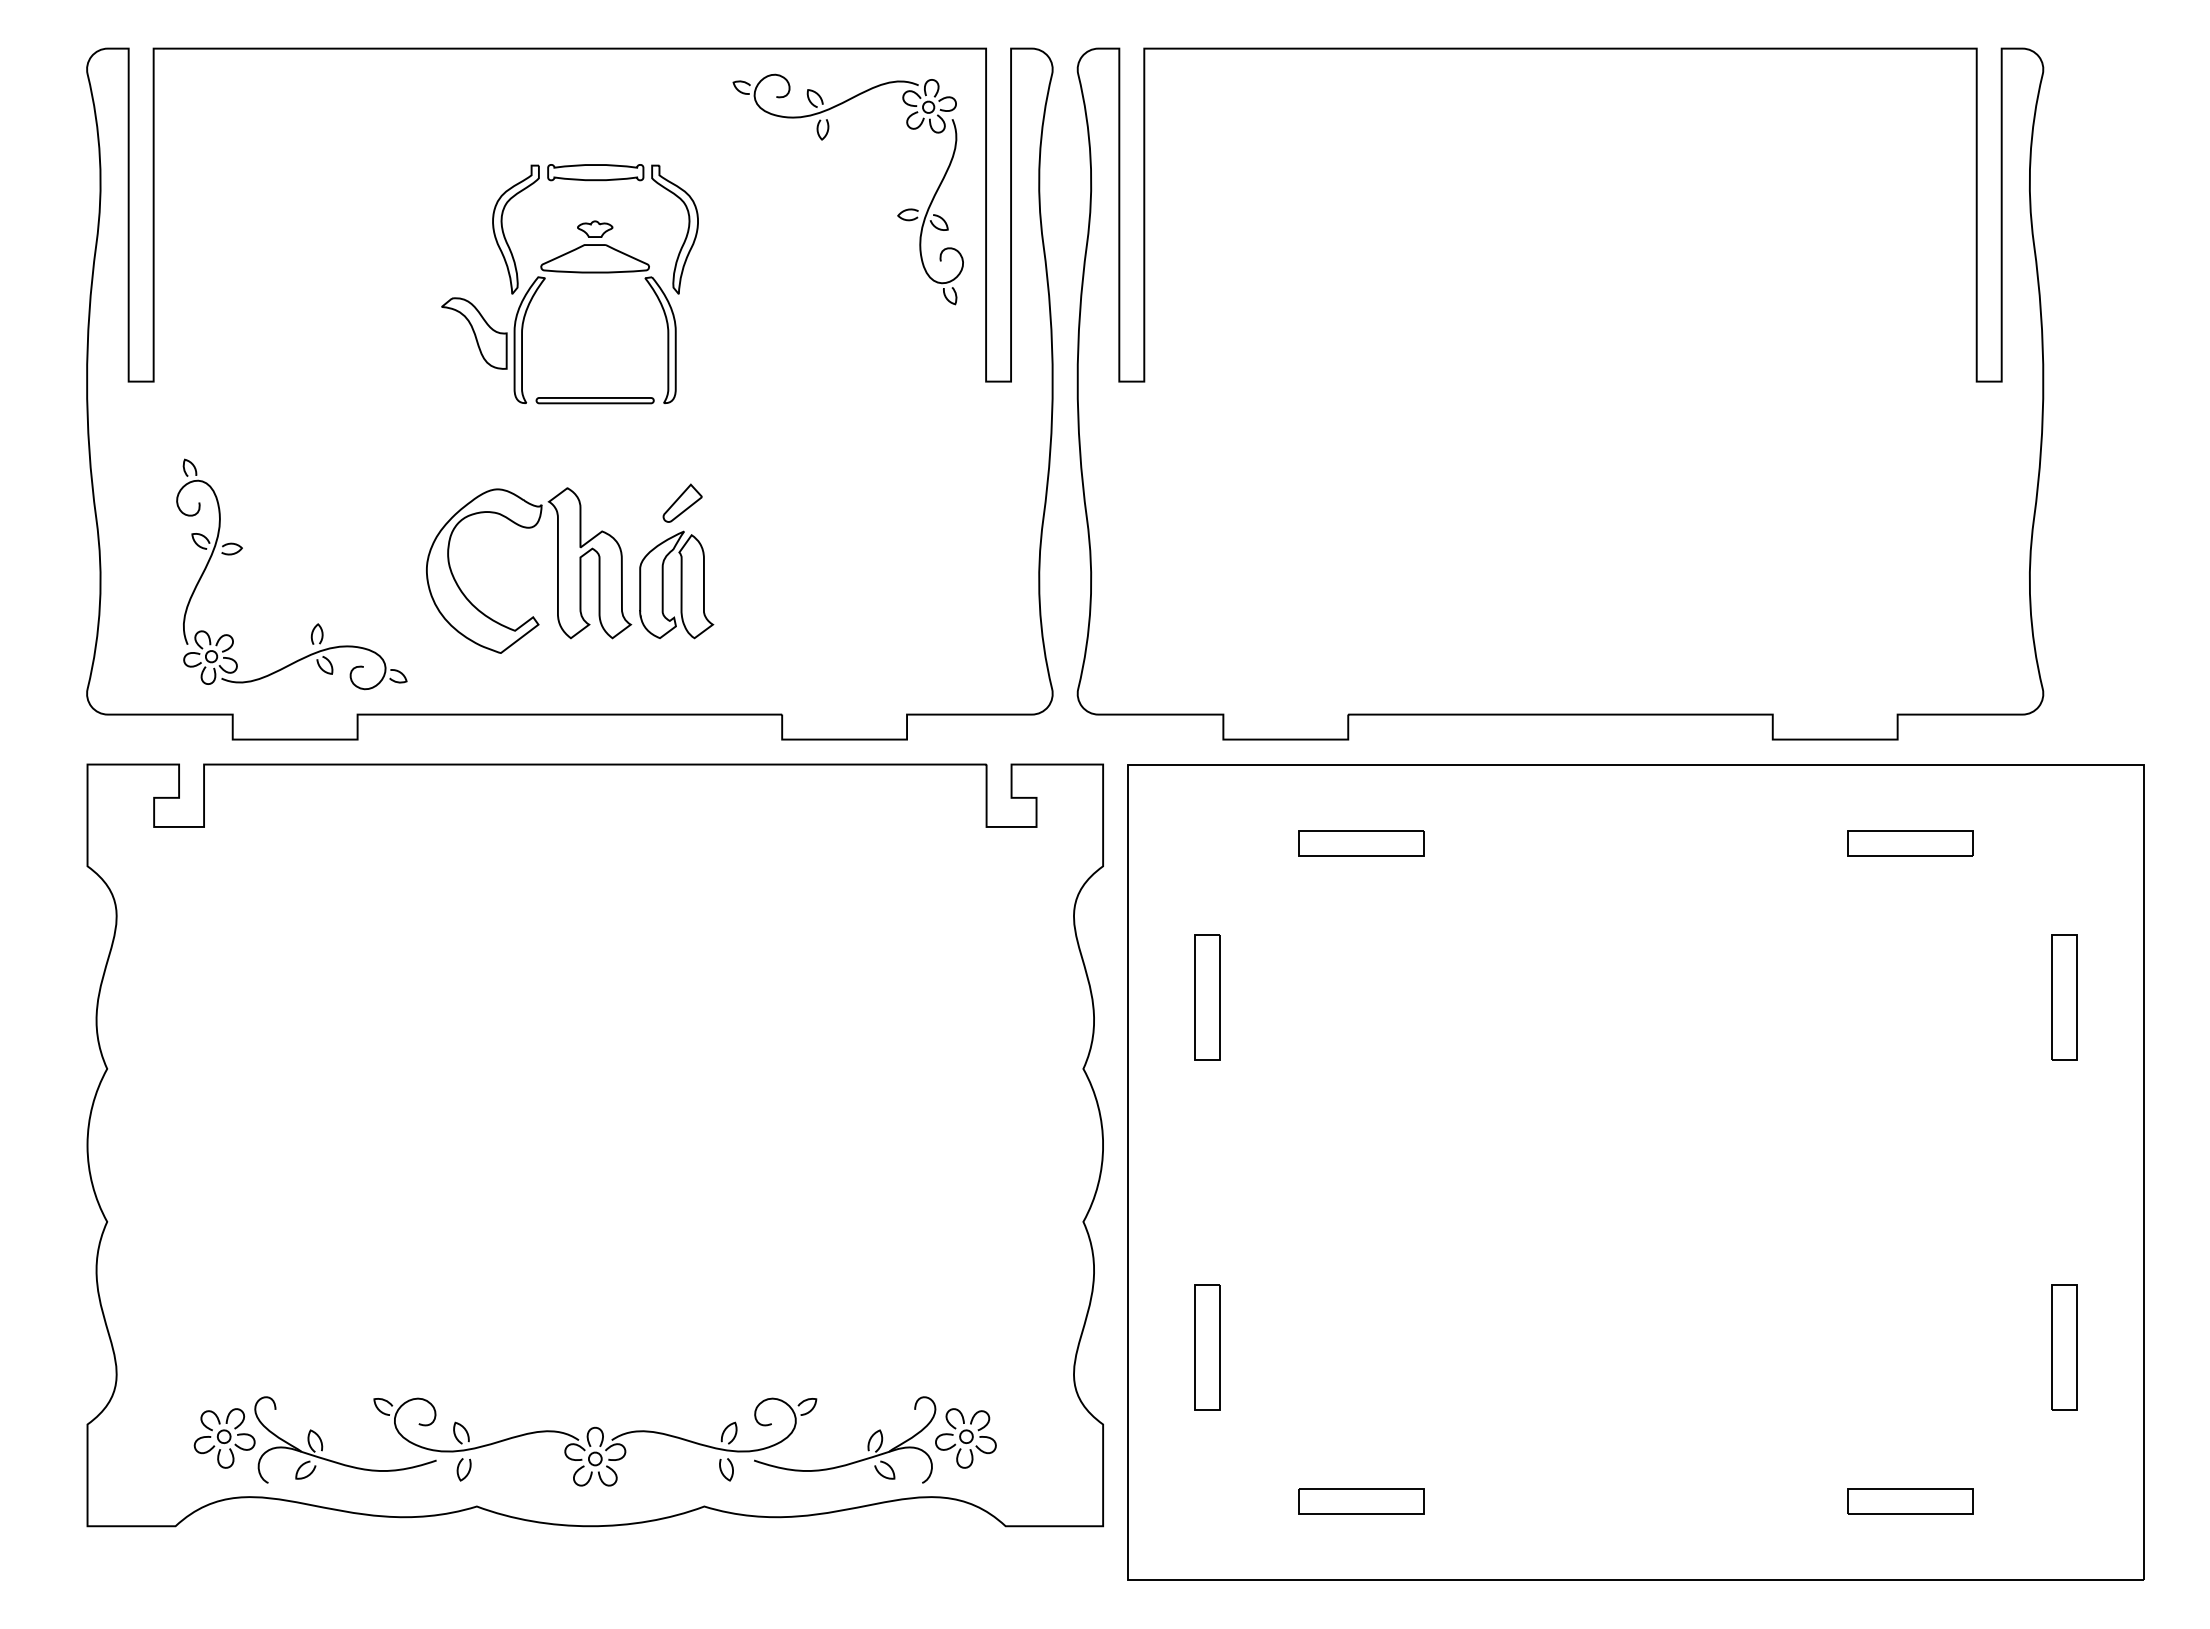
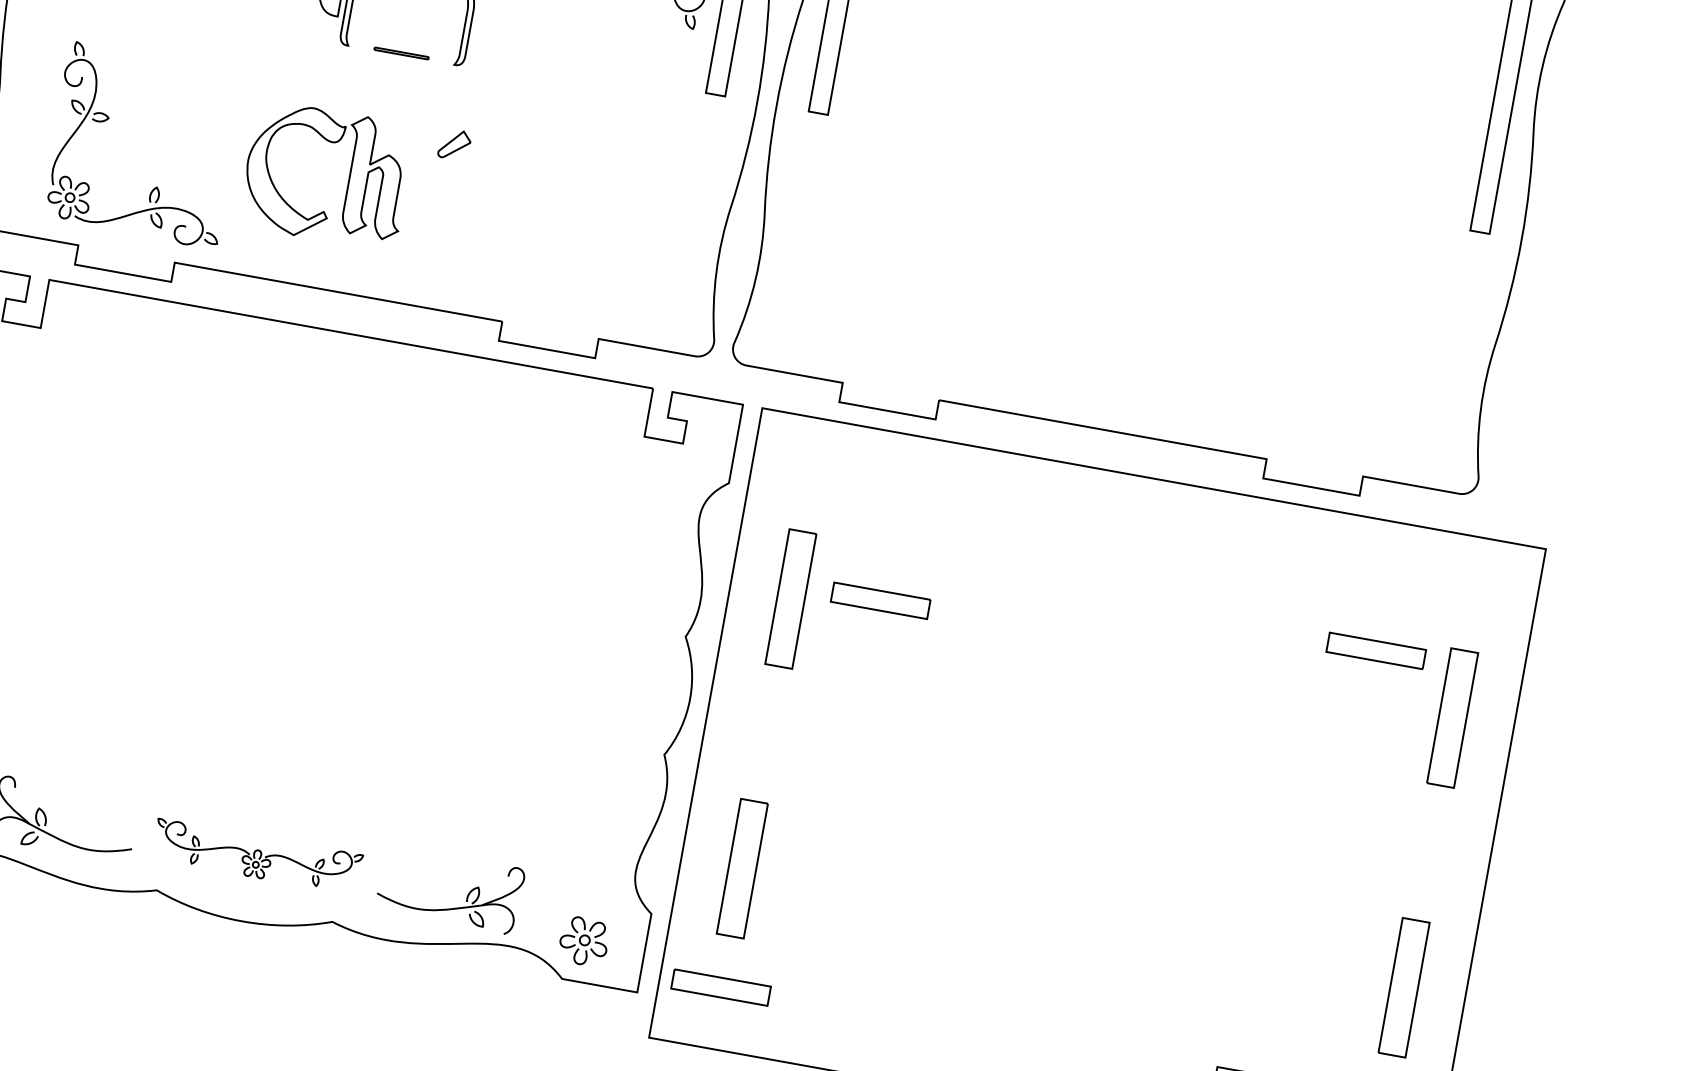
part: (594, 400) -> (401, 53), size x0.6
part: (676, 584) -> (438, 206), removed
part: (1361, 843) -> (880, 600), moved
part: (1910, 843) -> (1376, 650), moved
part: (1207, 997) -> (791, 598), size x1.4
part: (2064, 997) -> (1452, 717), size x1.4
part: (1207, 1347) -> (742, 869), size x1.4
part: (2064, 1347) -> (1403, 988), size x1.4
part: (965, 1438) -> (583, 941), moved
part: (595, 1441) -> (257, 856), size x0.6
part: (1361, 1501) -> (721, 987), moved

